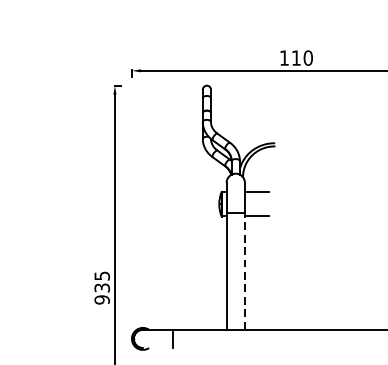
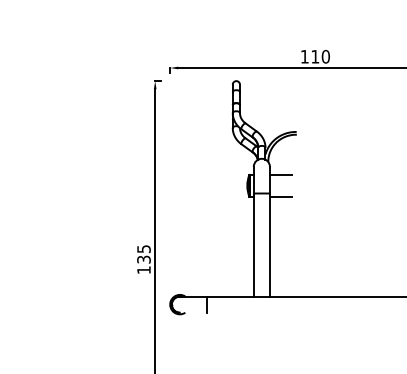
line: (244, 271) -> (269, 245), dashed -> solid
text: (101, 300) -> (143, 270), 935 -> 135

